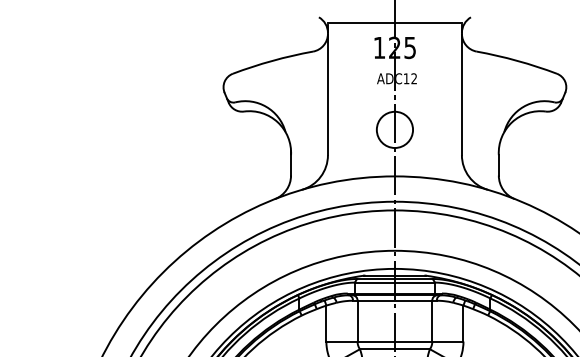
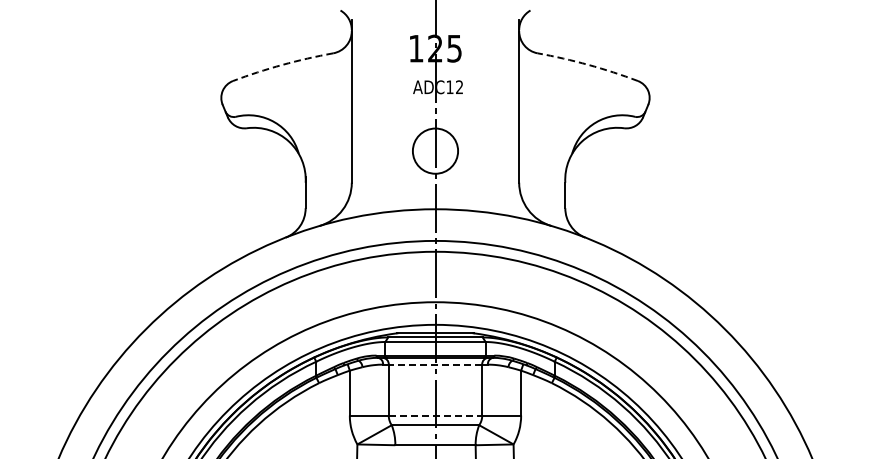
line: (394, 22) -> (435, 17), removed
arc: (272, 60) -> (282, 64), solid -> dashed
arc: (517, 60) -> (588, 64), solid -> dashed
line: (394, 300) -> (435, 364), solid -> dashed
line: (394, 341) -> (435, 415), solid -> dashed

